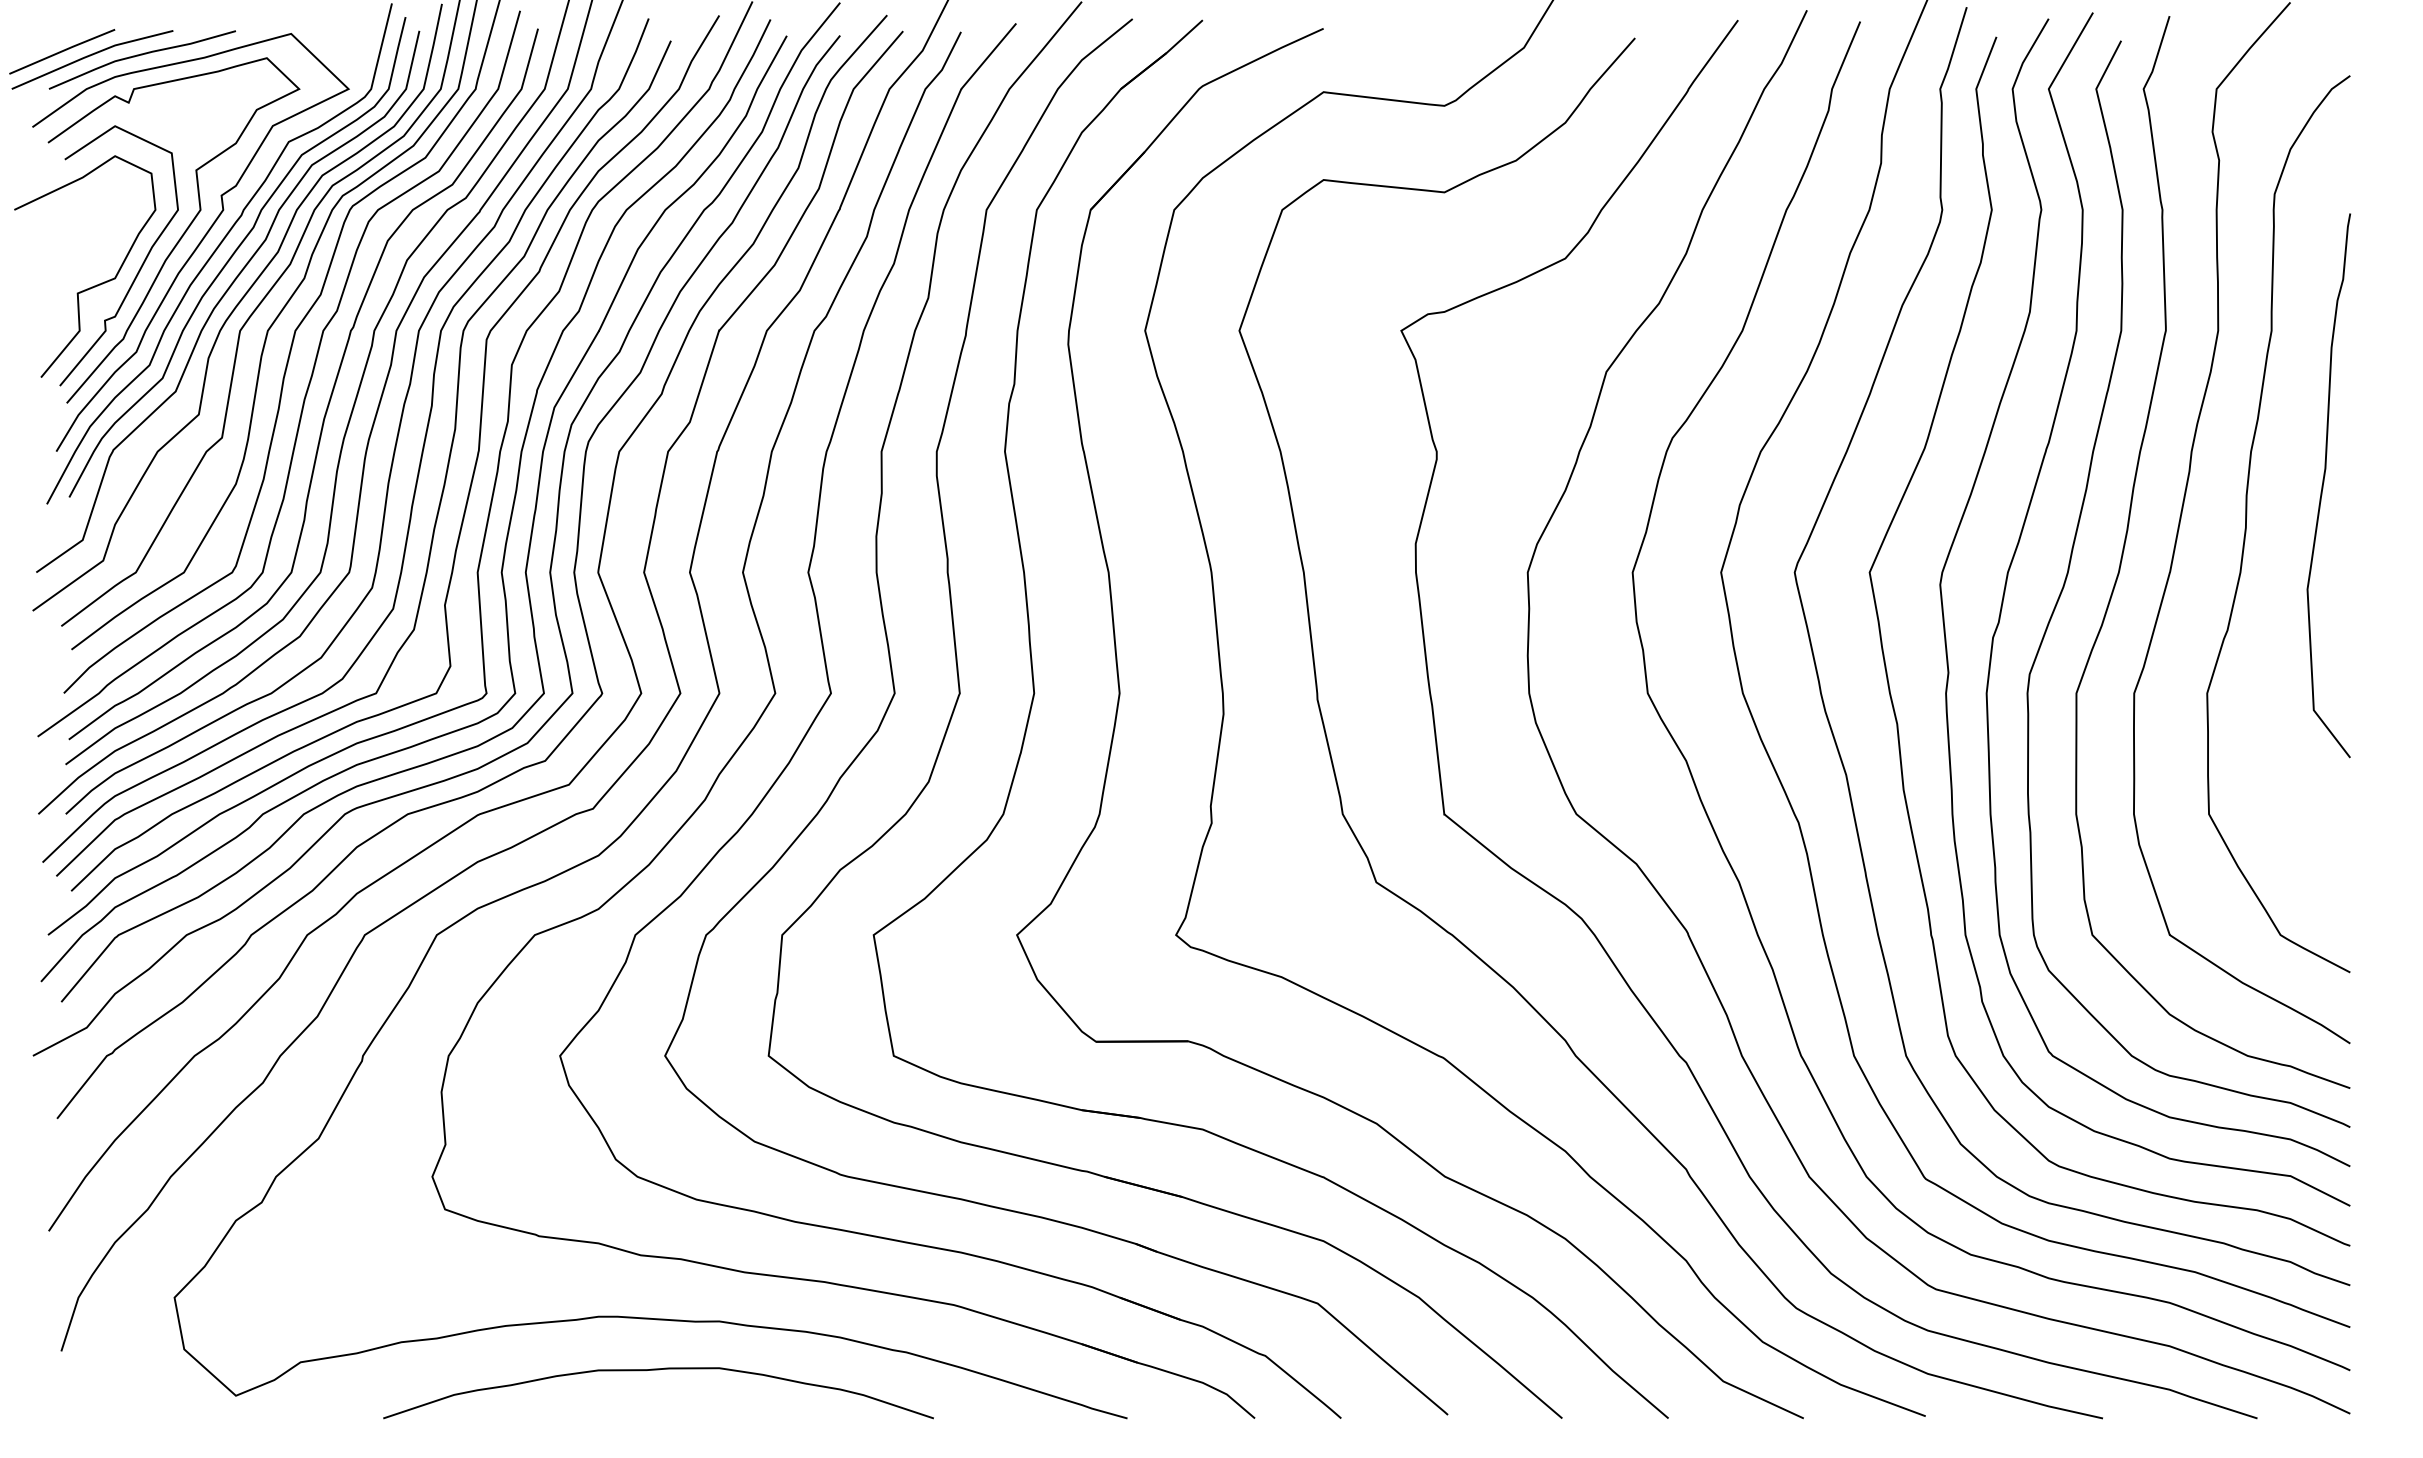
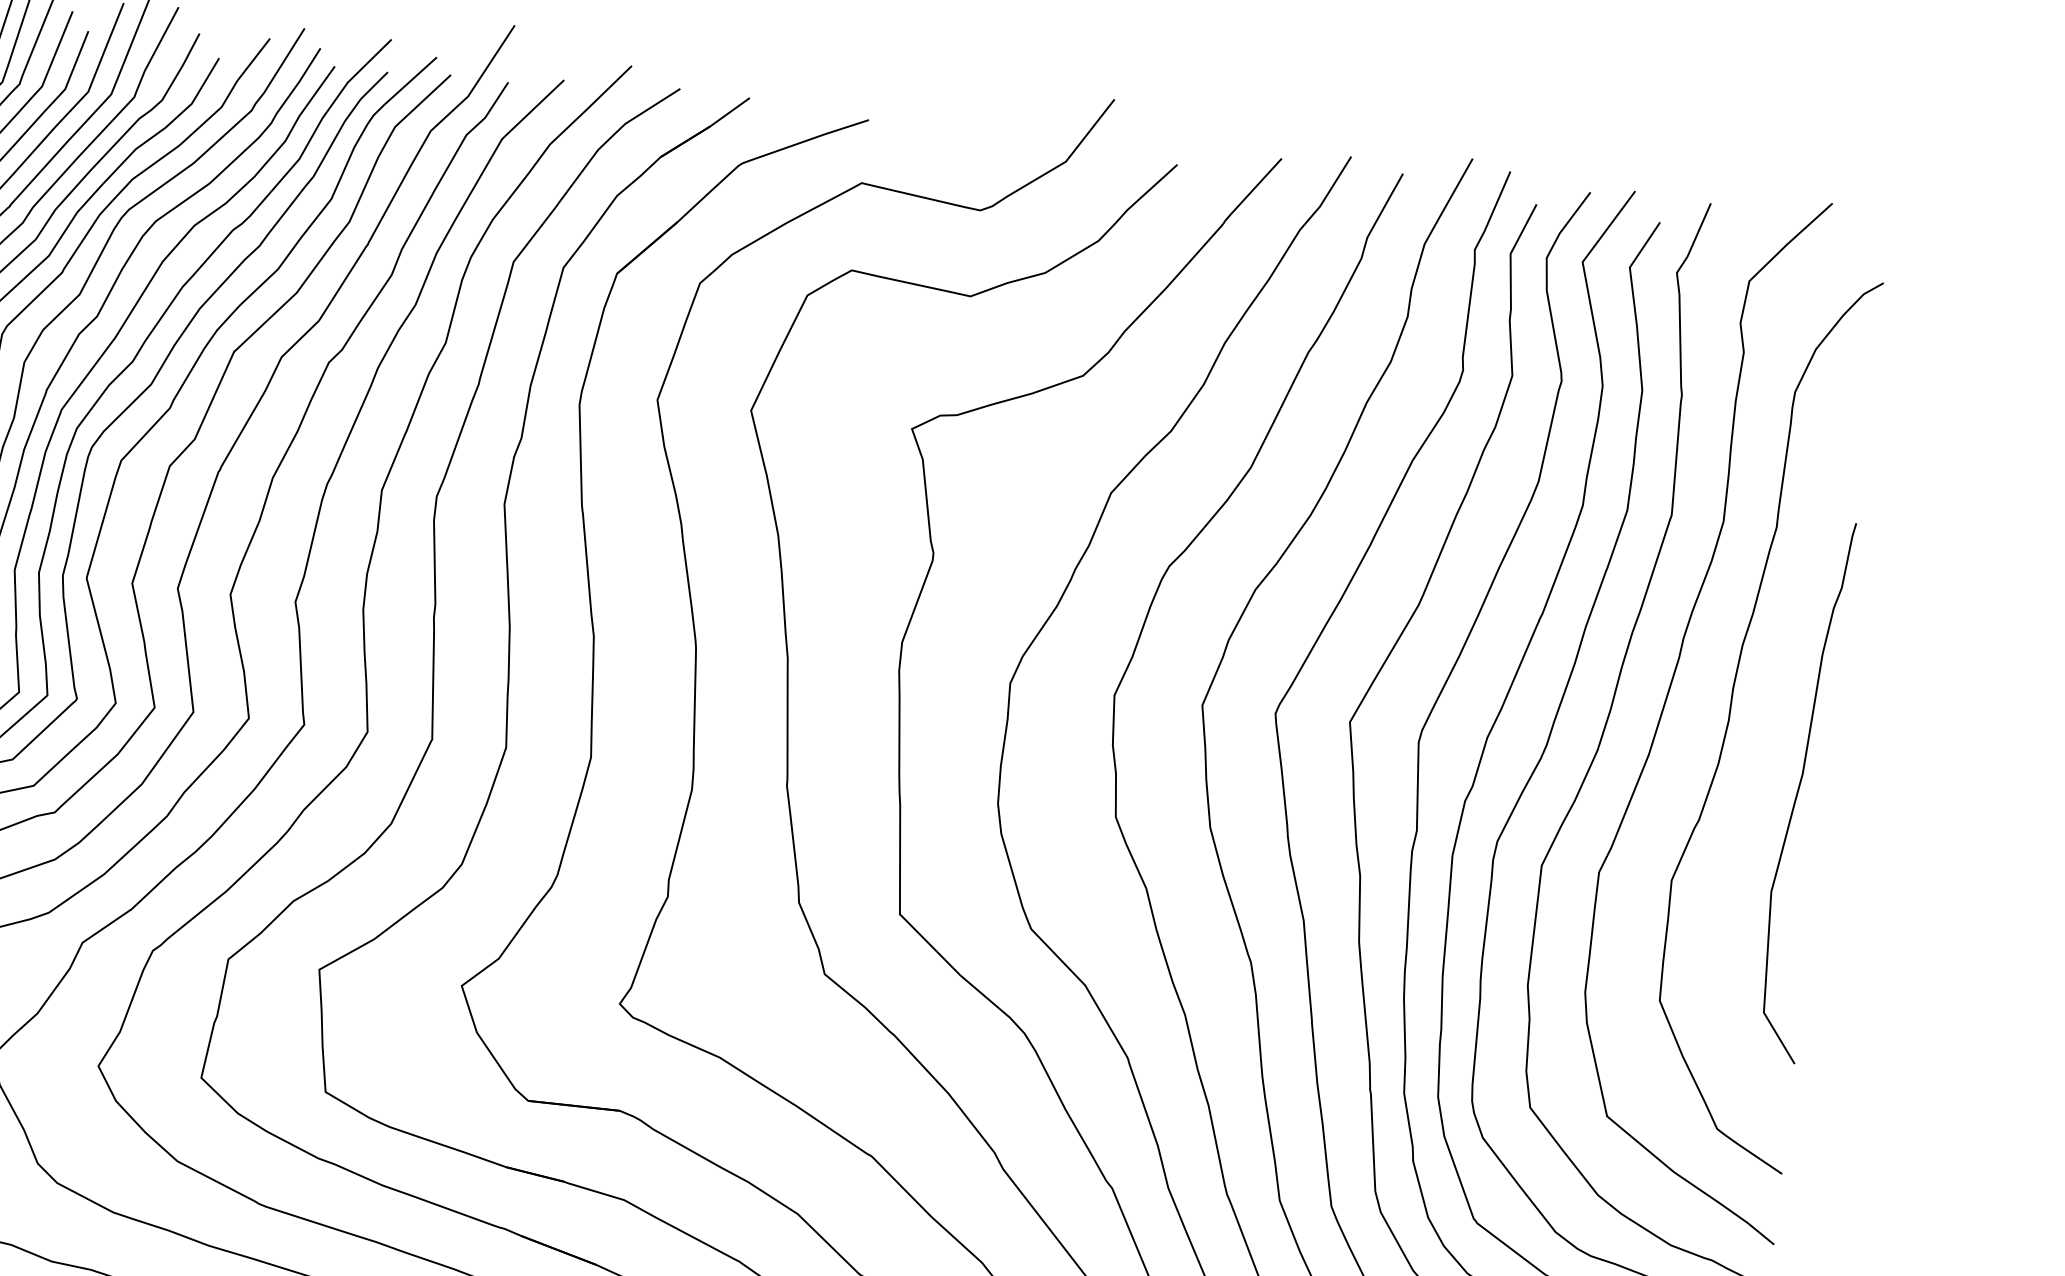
curve: (2324, 482) -> (1800, 787), moved

